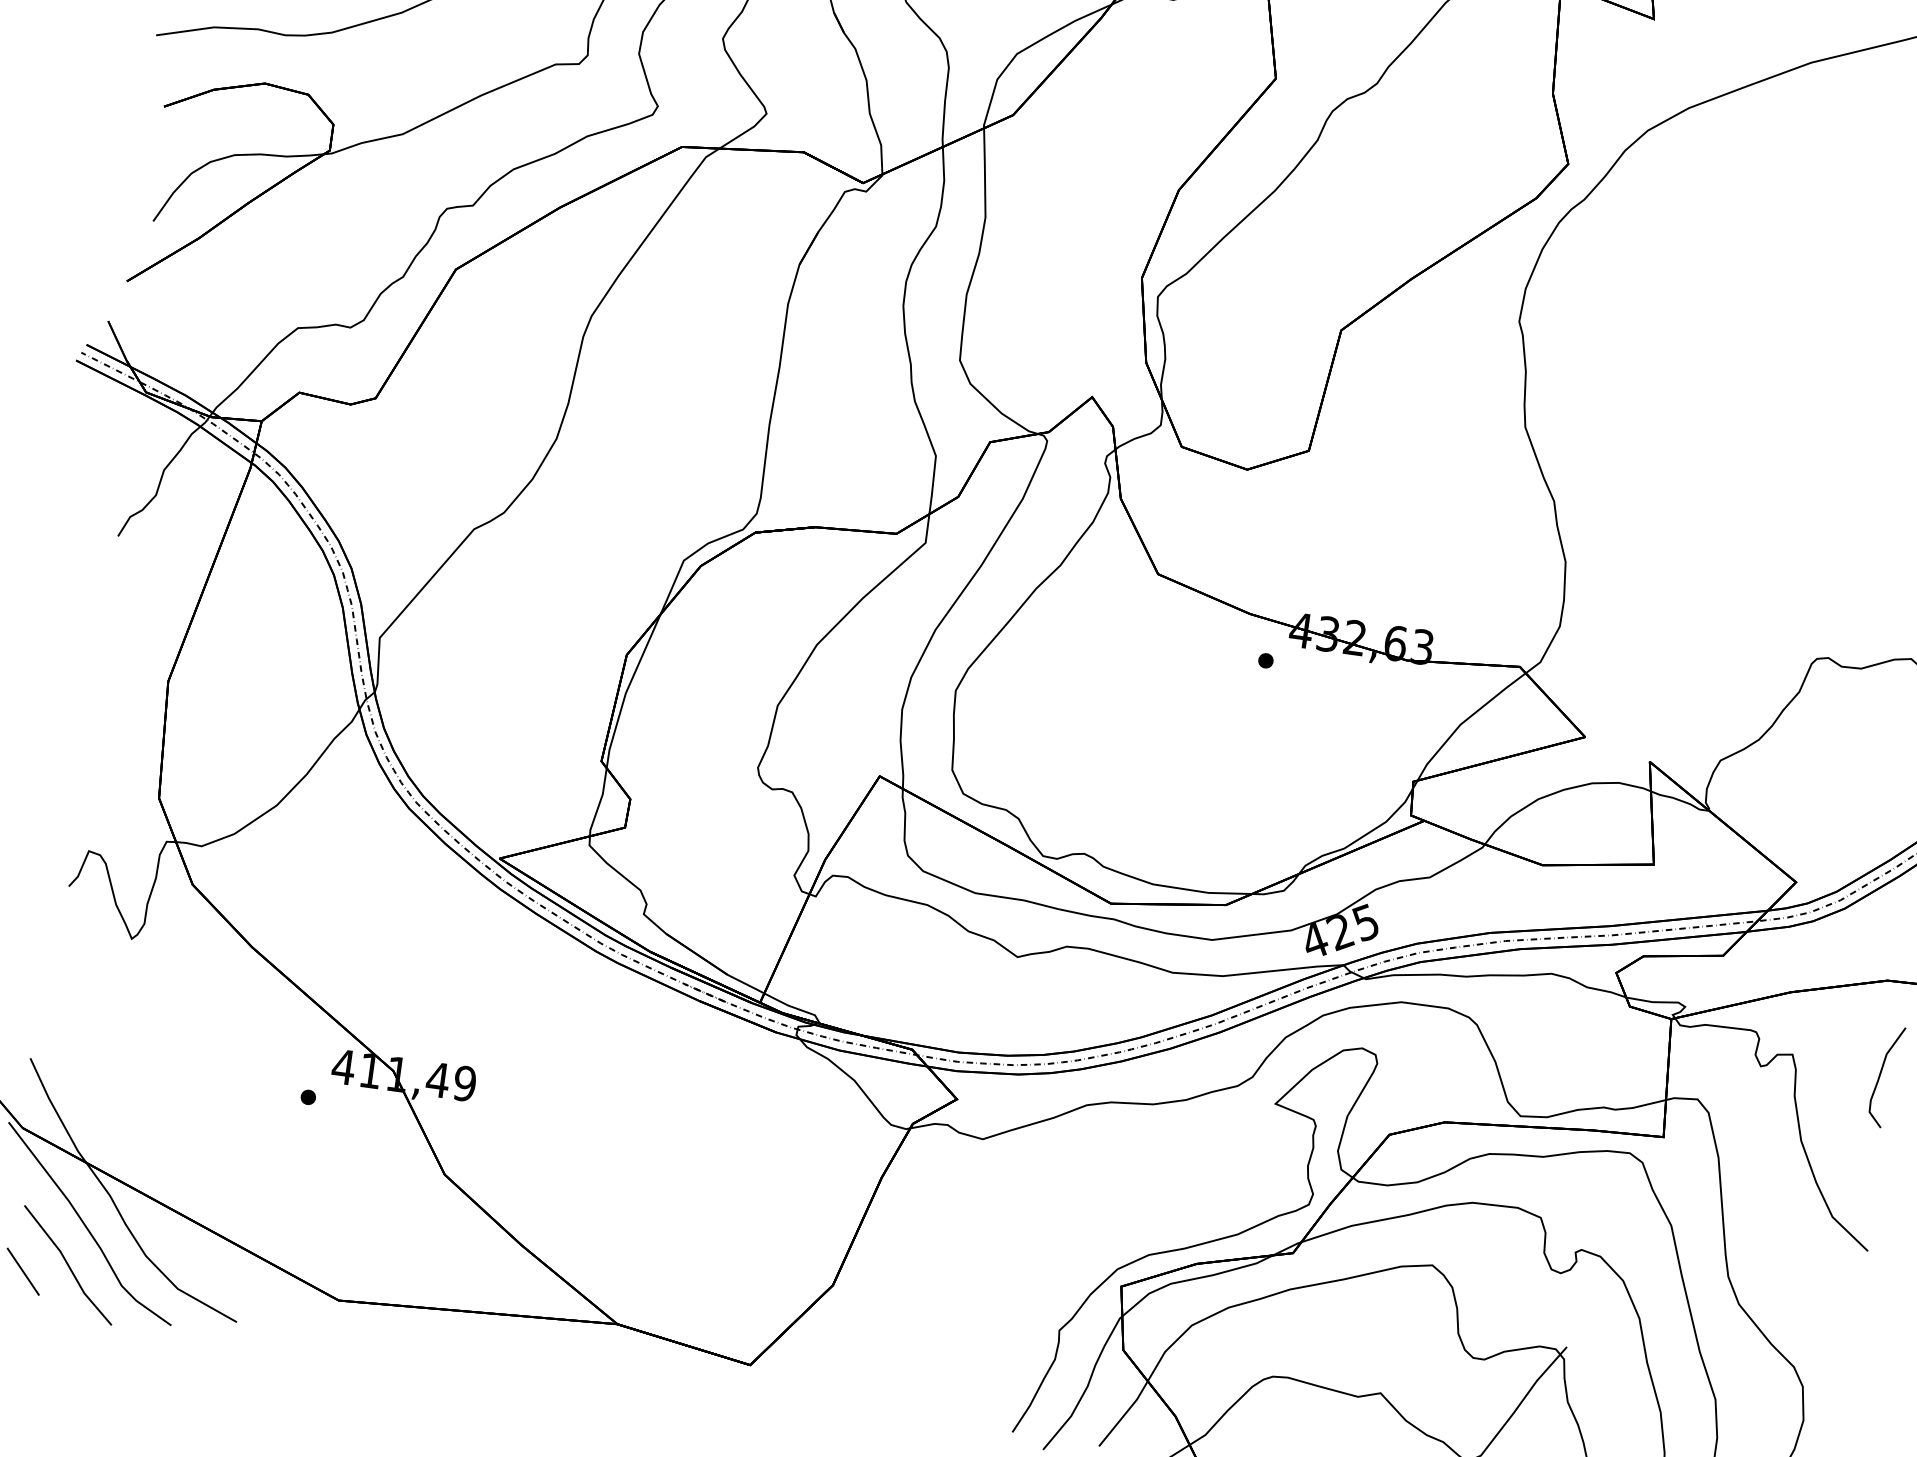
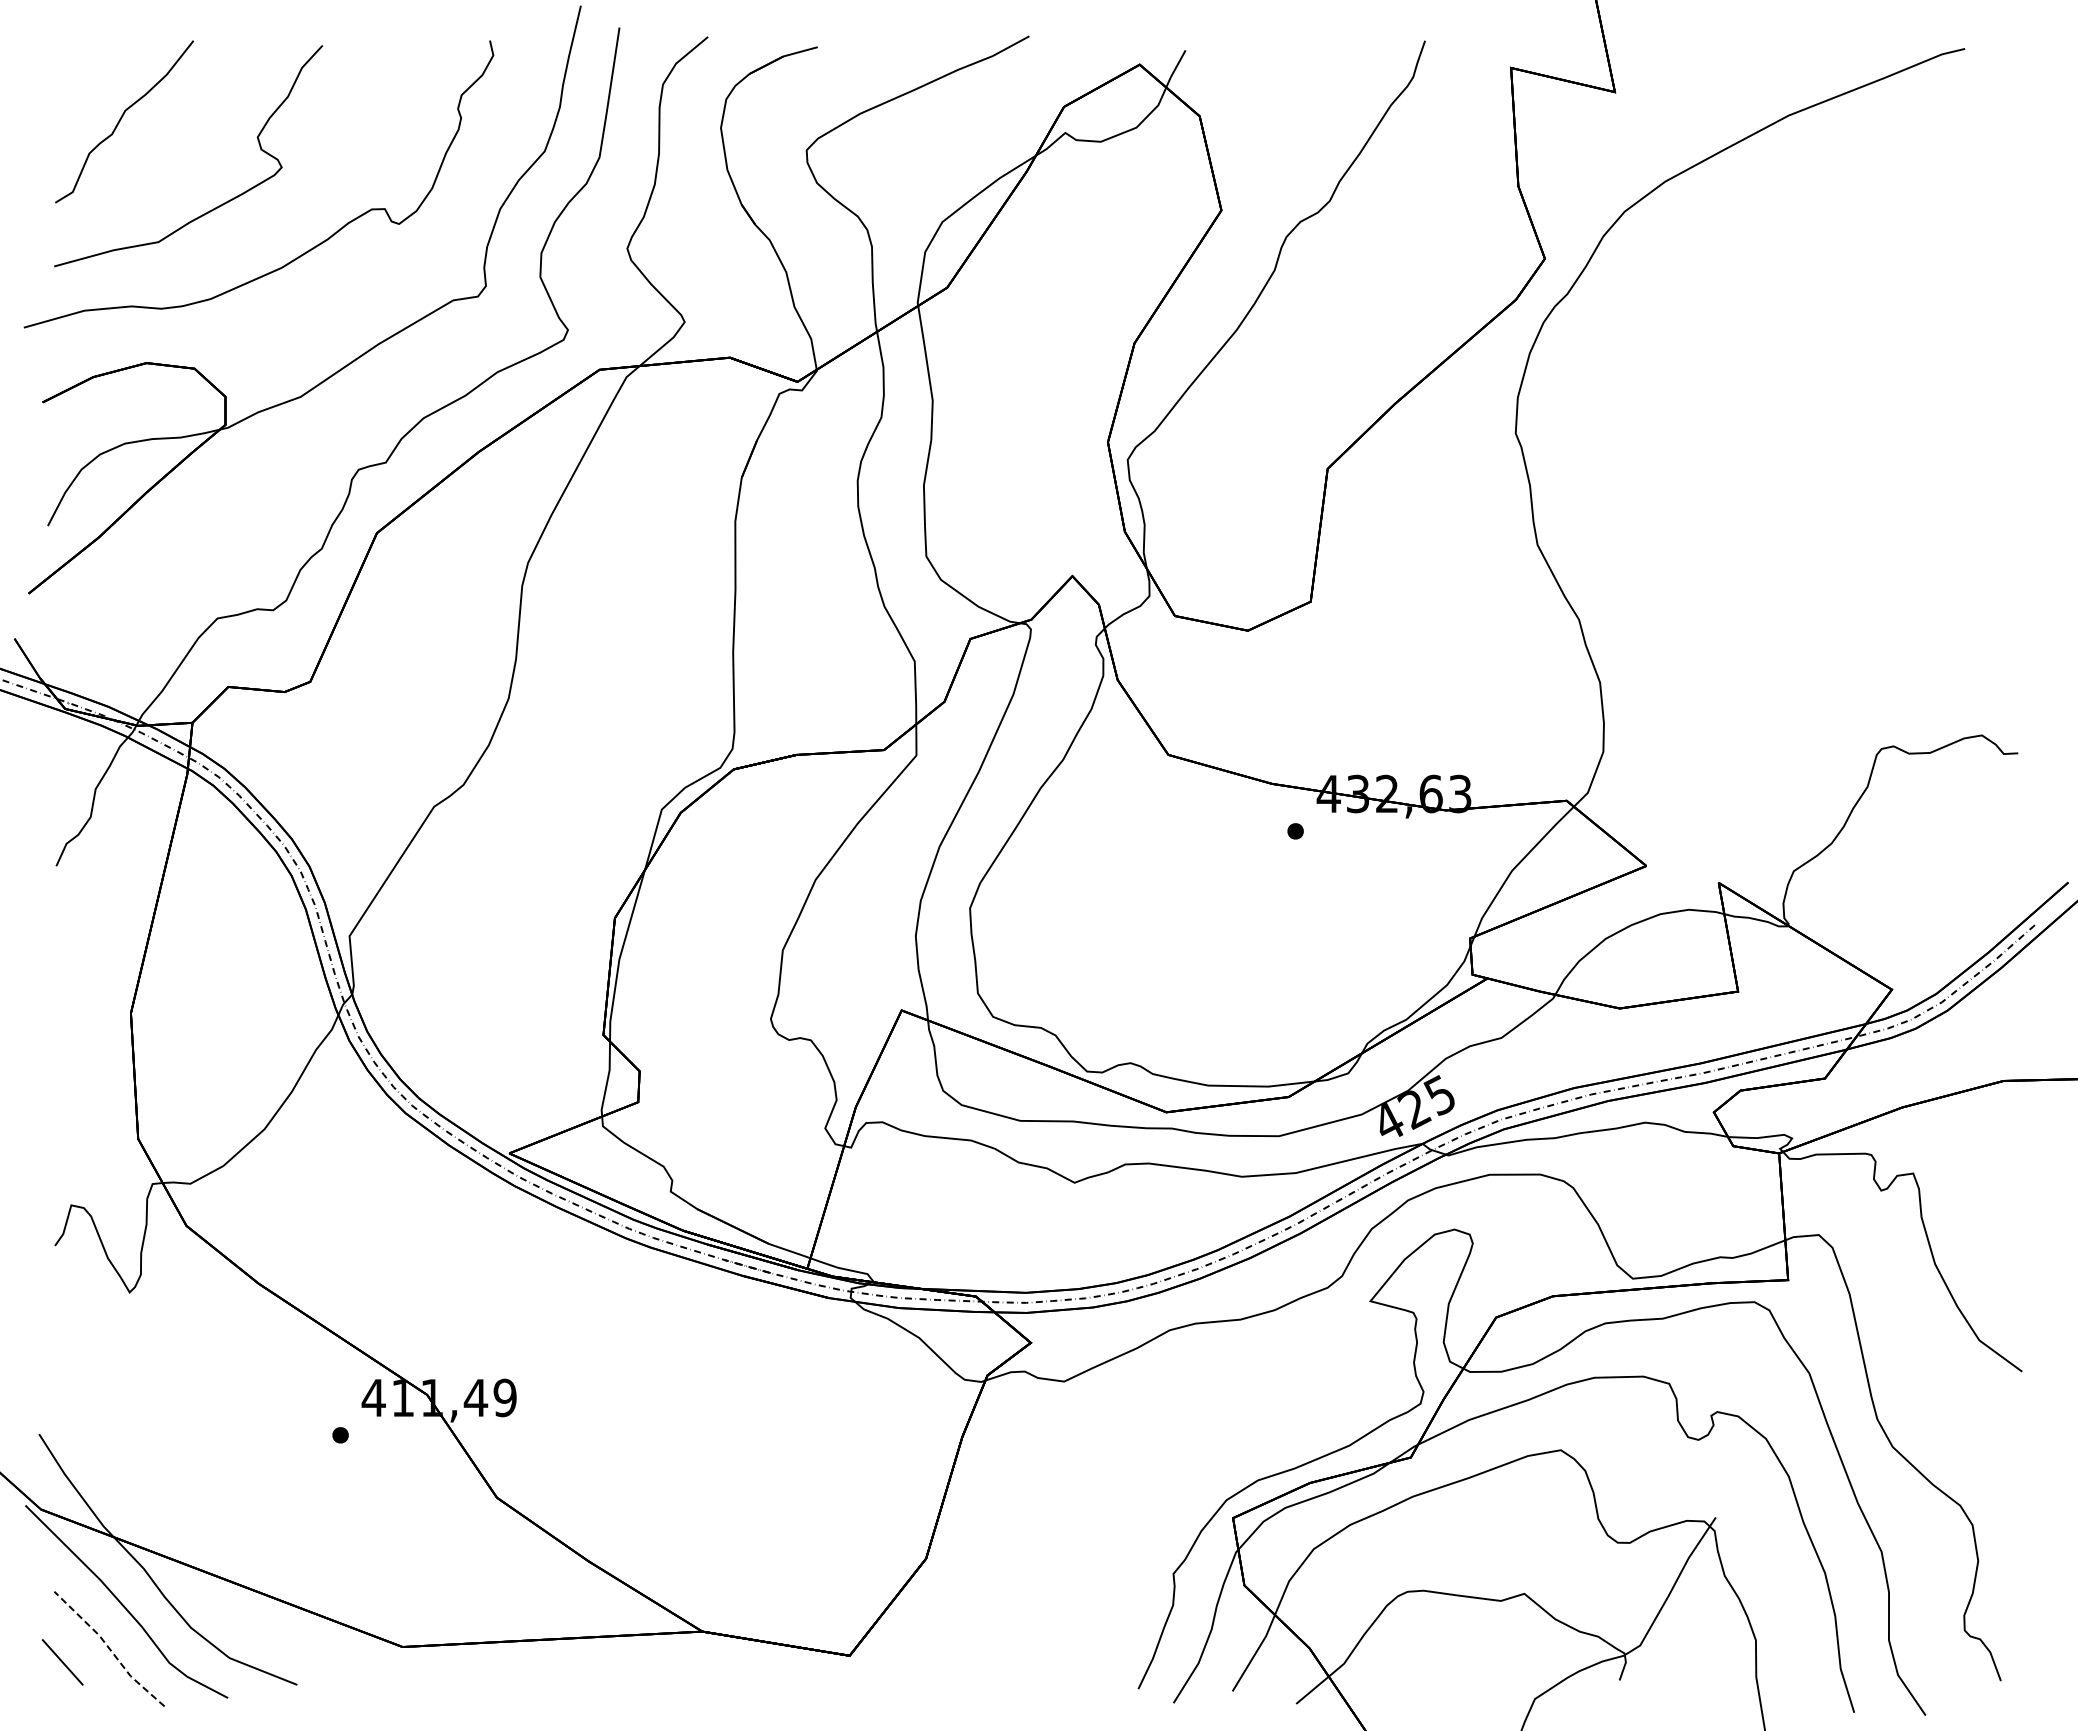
curve: (1881, 1075) -> (2010, 1182), removed
line: (68, 1264) -> (109, 1648), solid -> dashed

